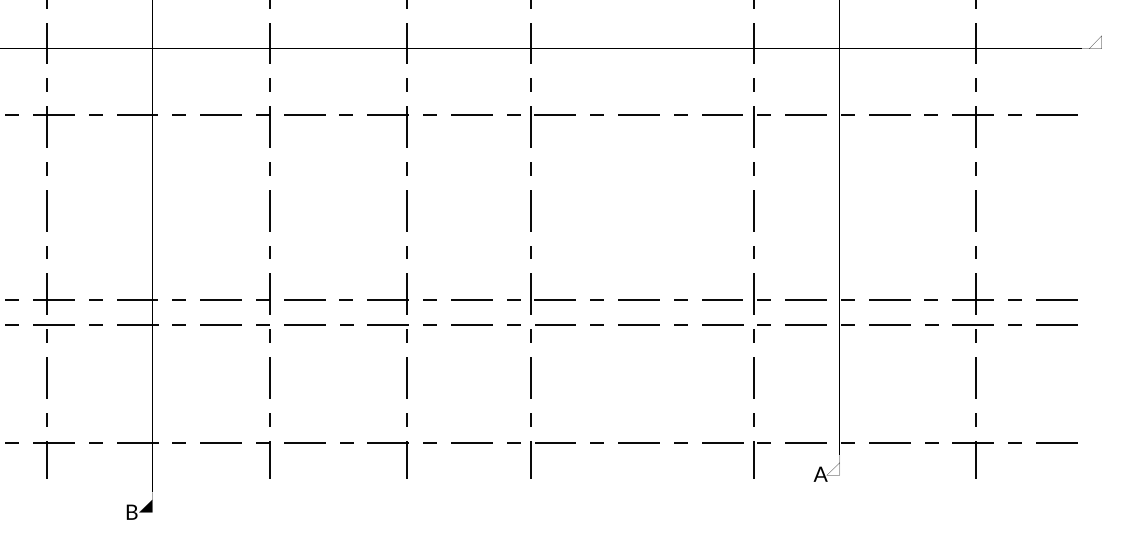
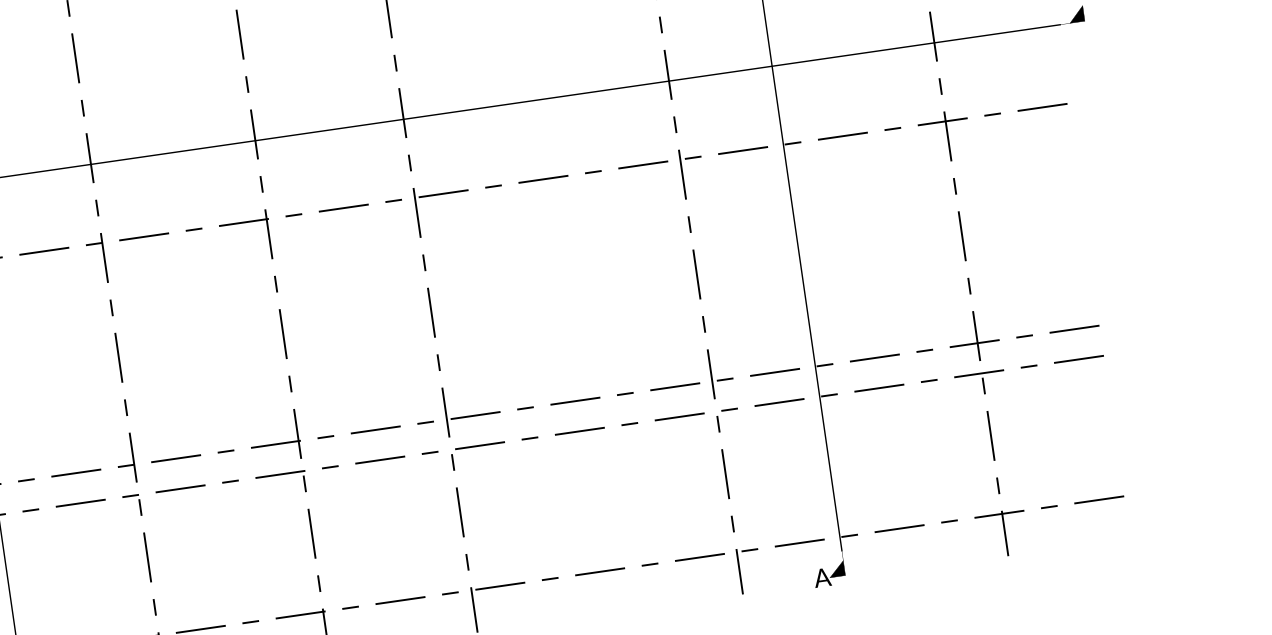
fill: (1095, 41) -> (1076, 13), added
fill: (832, 468) -> (835, 568), added

